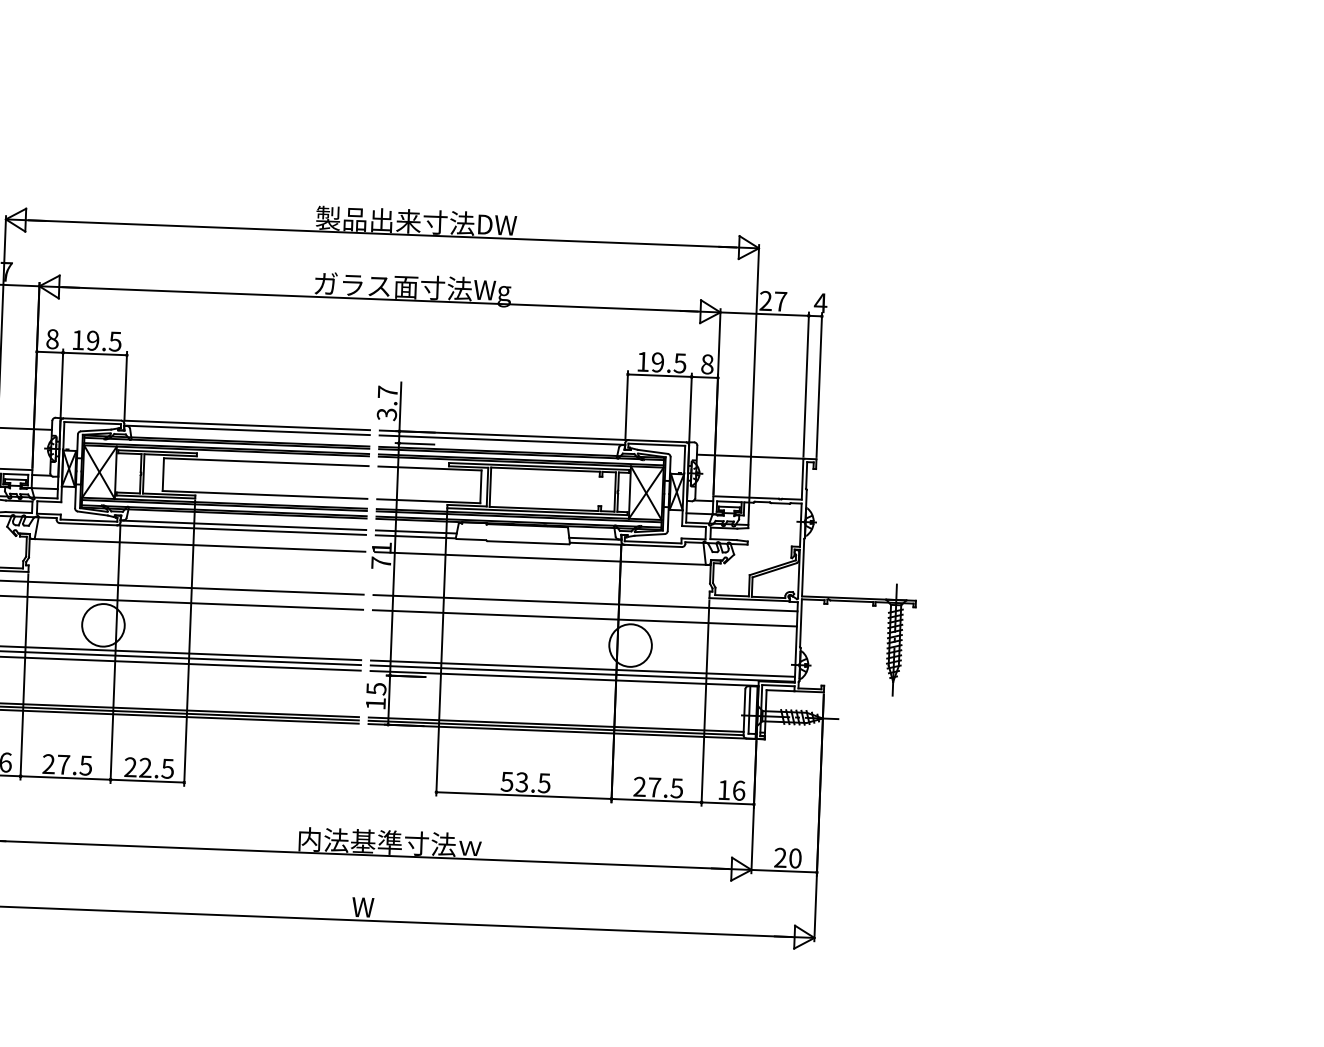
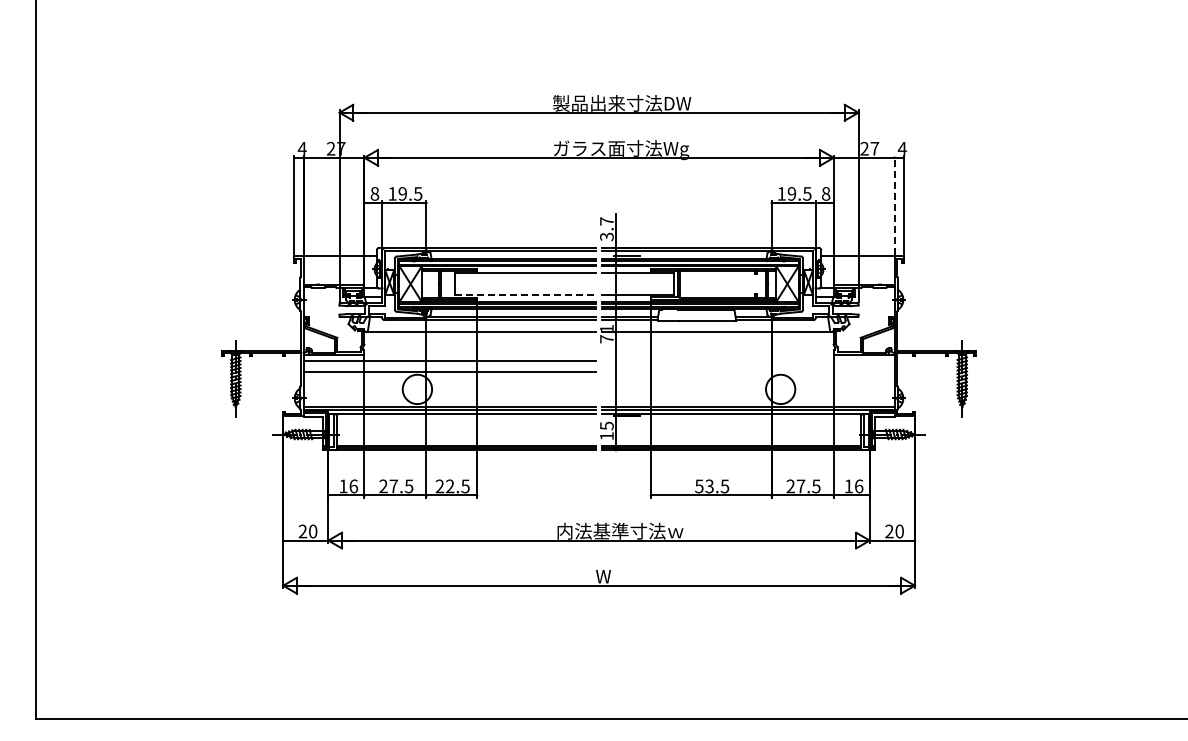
line: (806, 384) -> (894, 205), solid -> dashed
line: (265, 495) -> (525, 295), solid -> dashed
line: (585, 603) -> (748, 361), removed
line: (584, 617) -> (748, 371), removed

